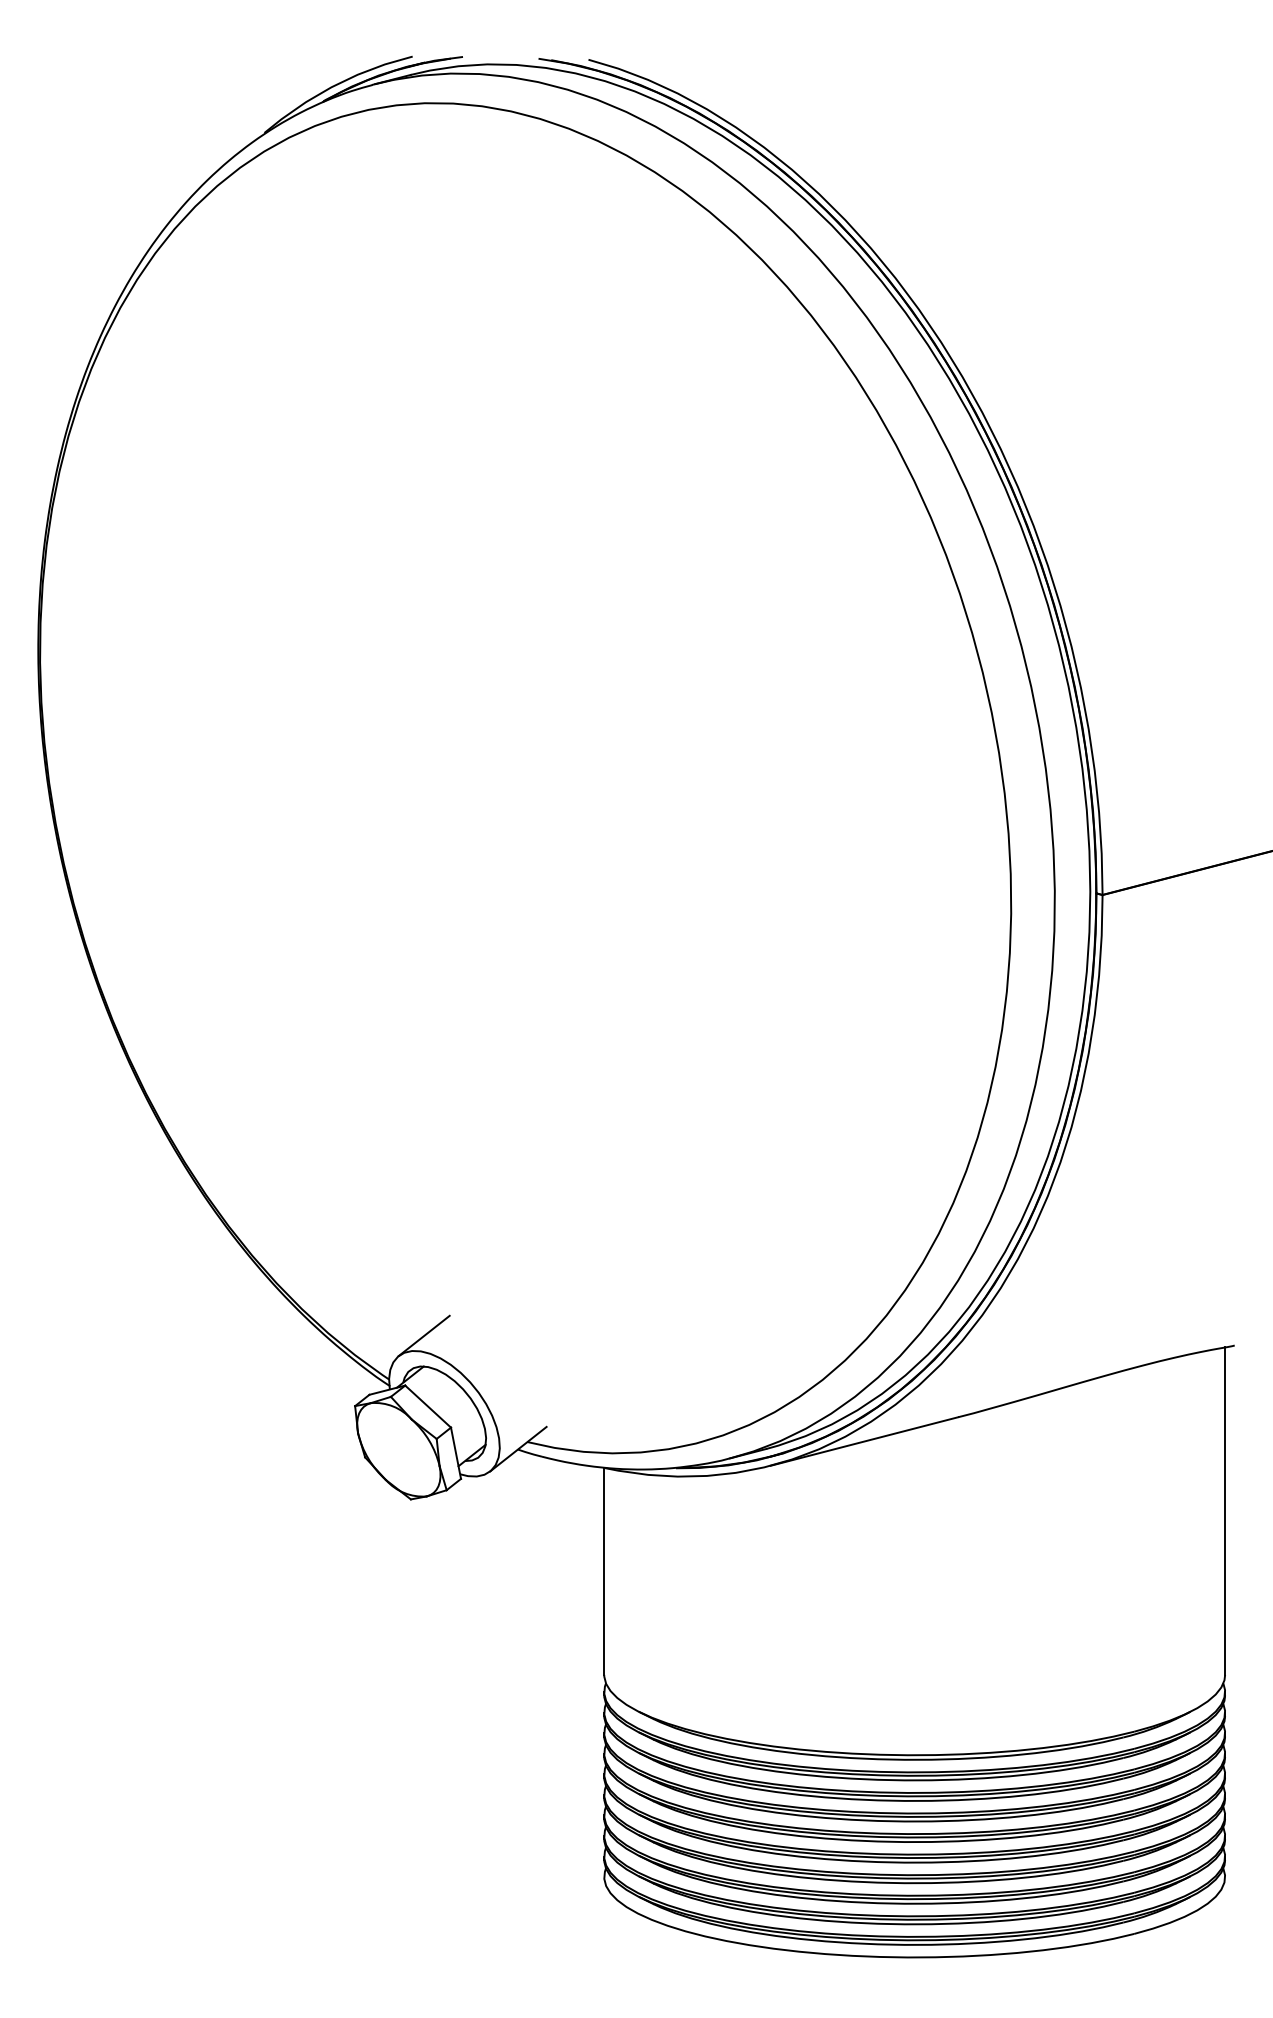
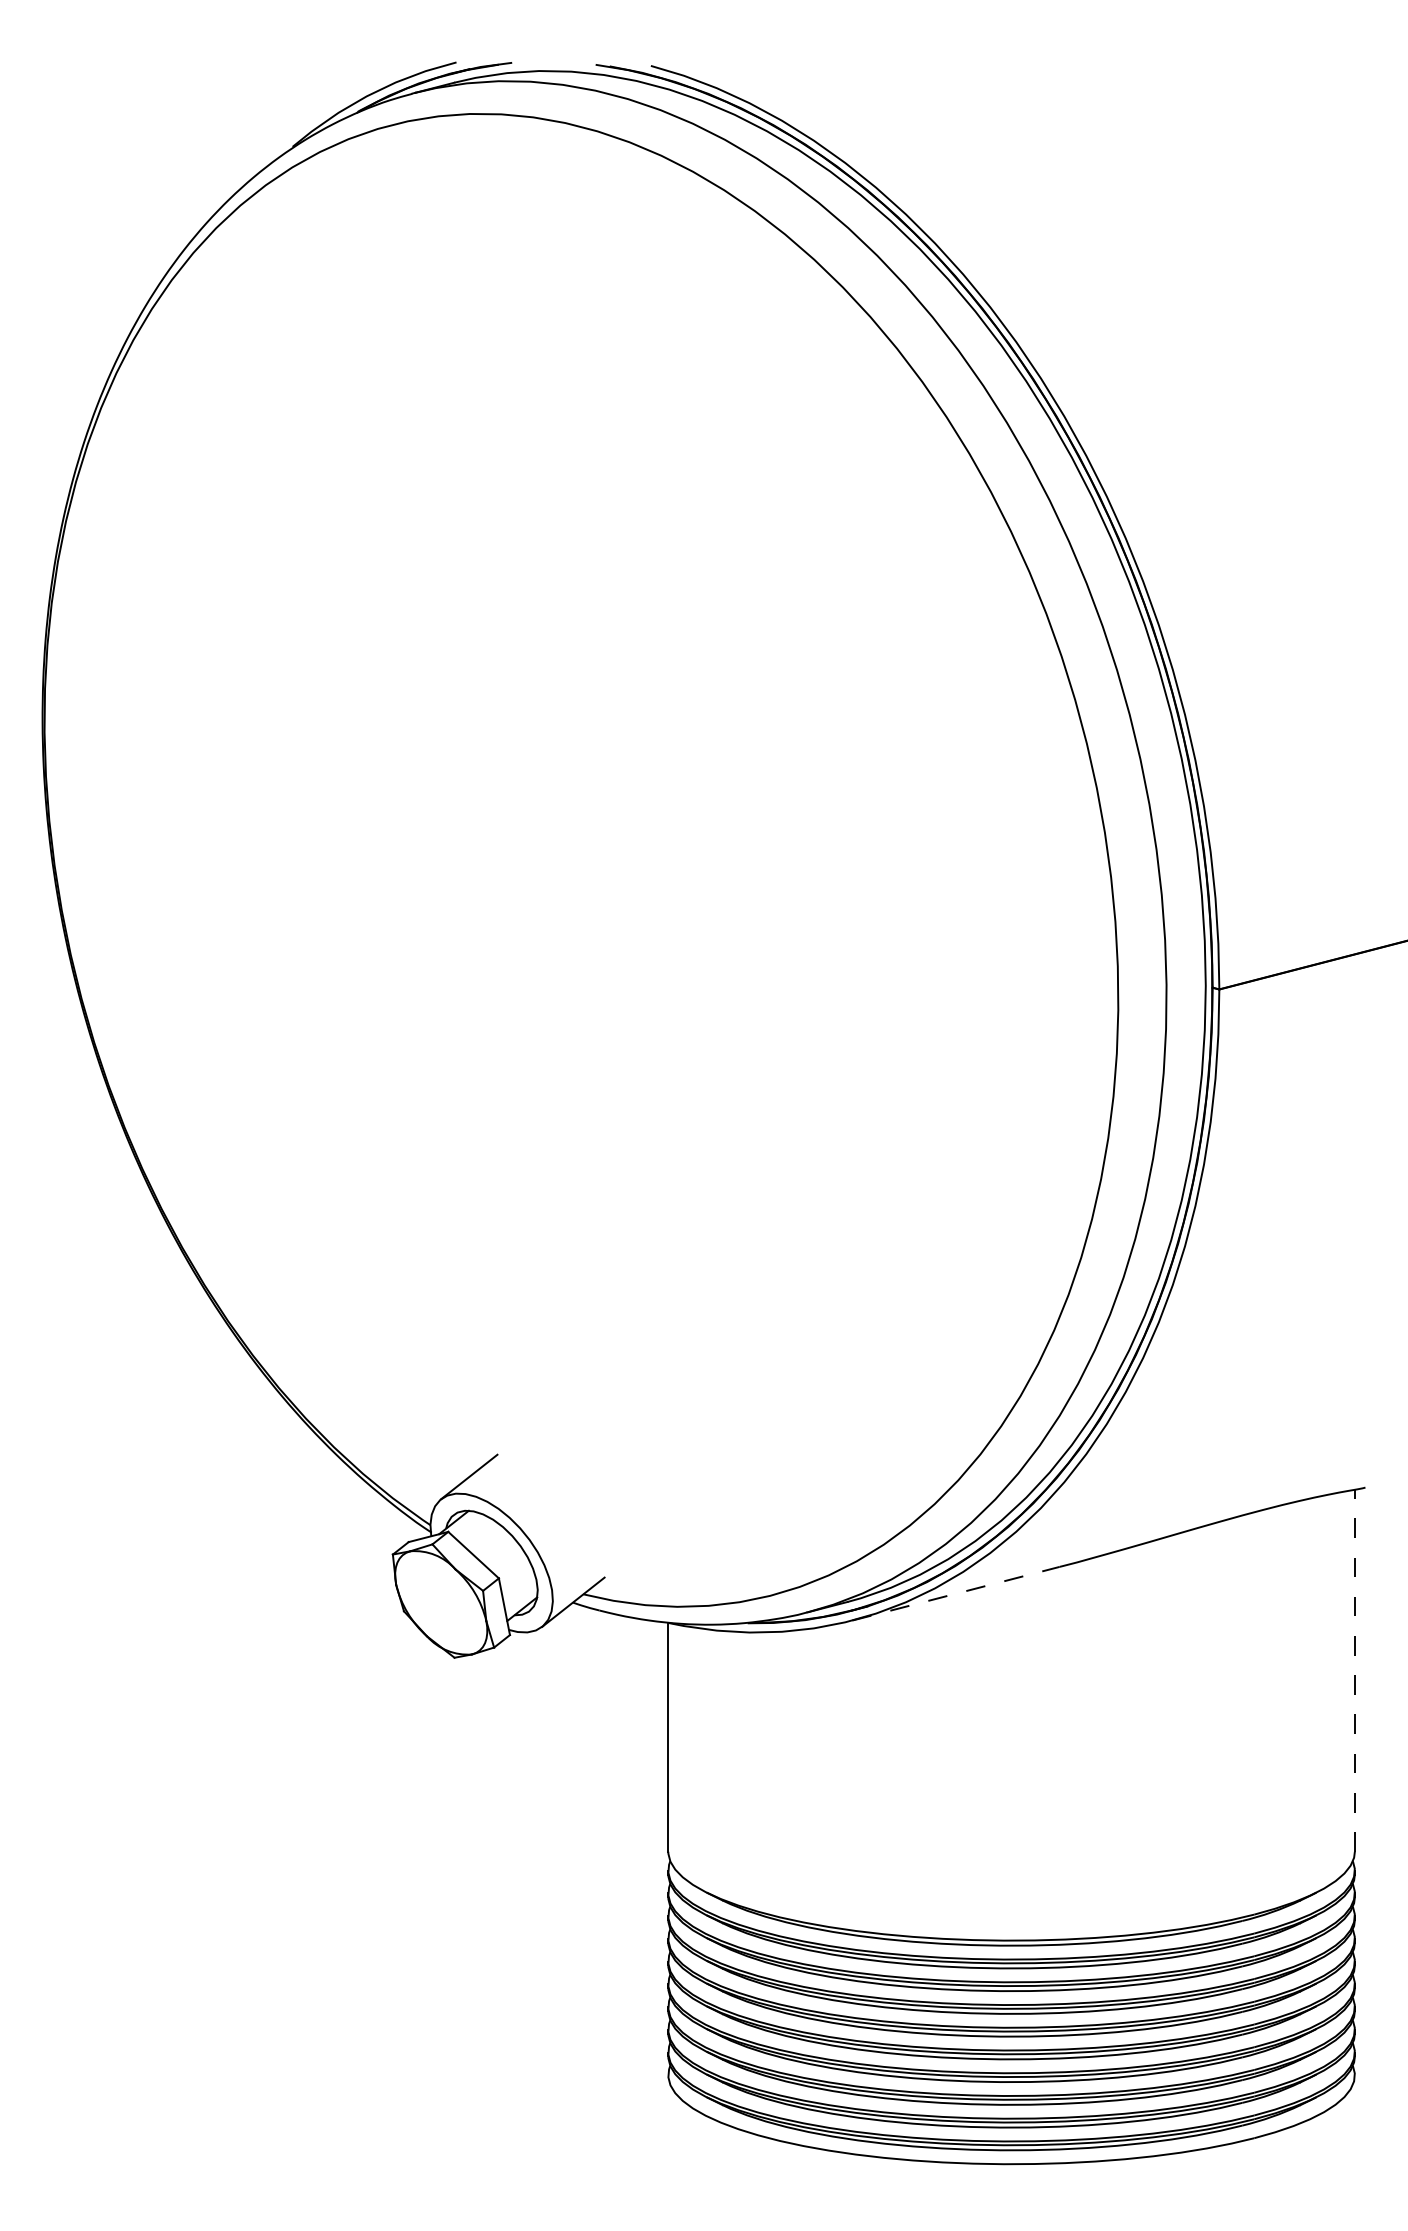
line: (864, 1441) -> (956, 1593), solid -> dashed
line: (1225, 1511) -> (1355, 1671), solid -> dashed

